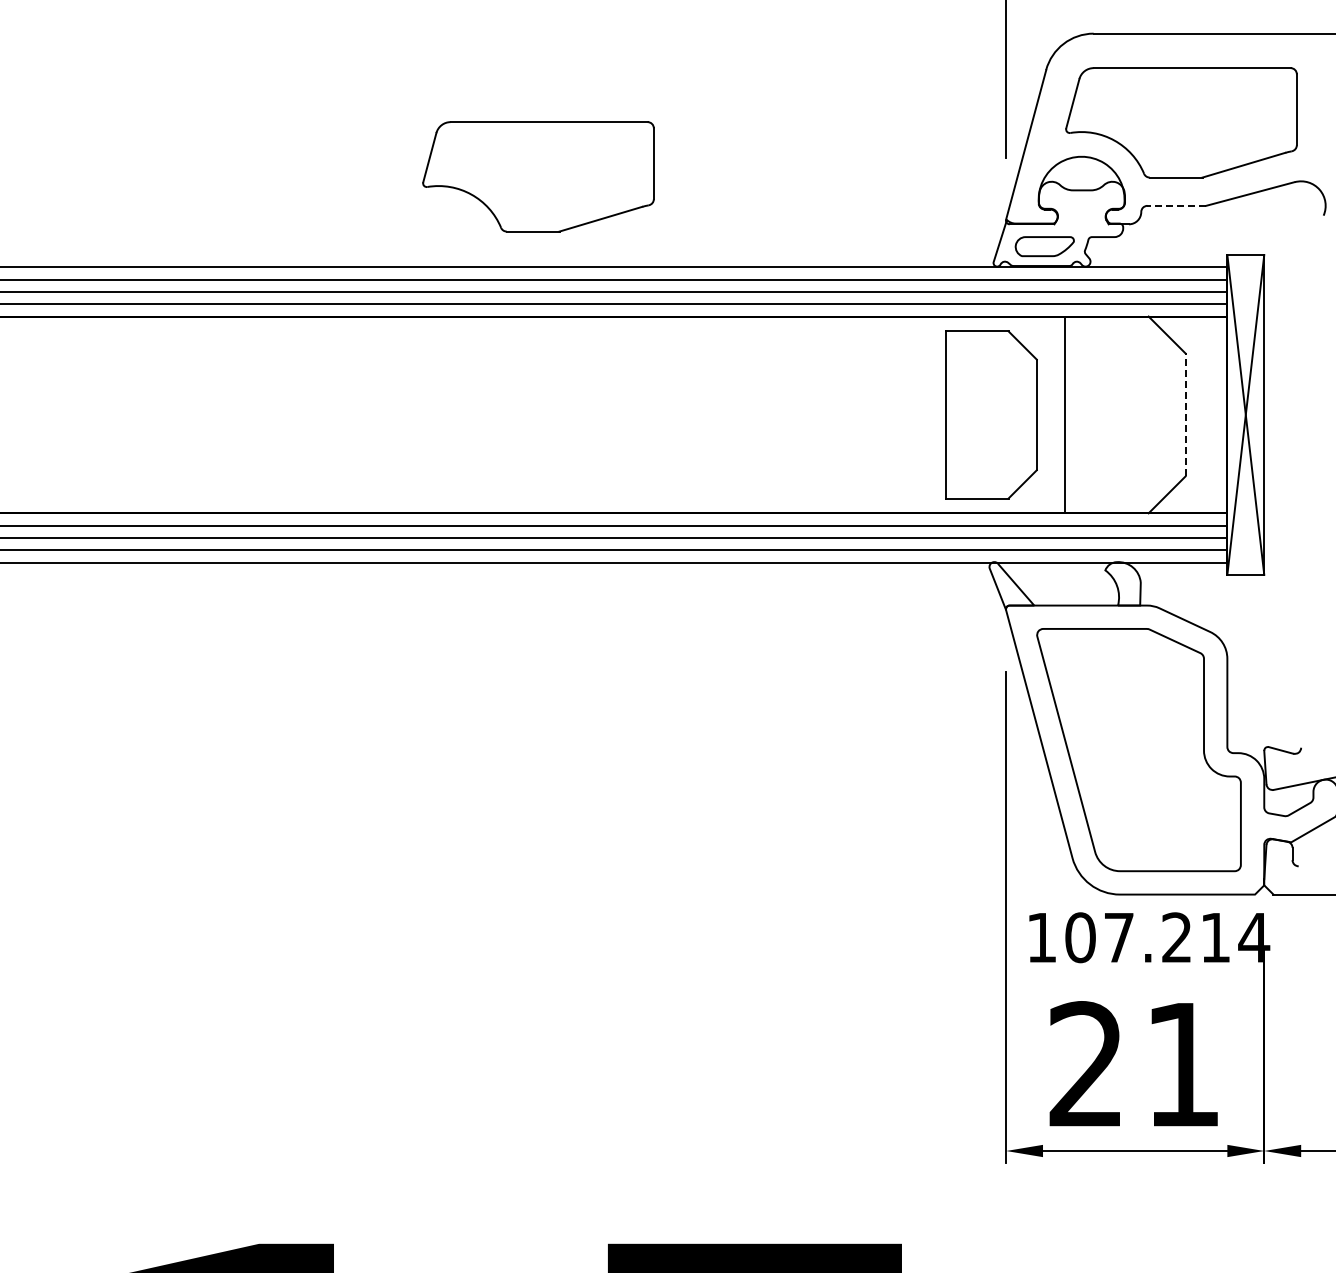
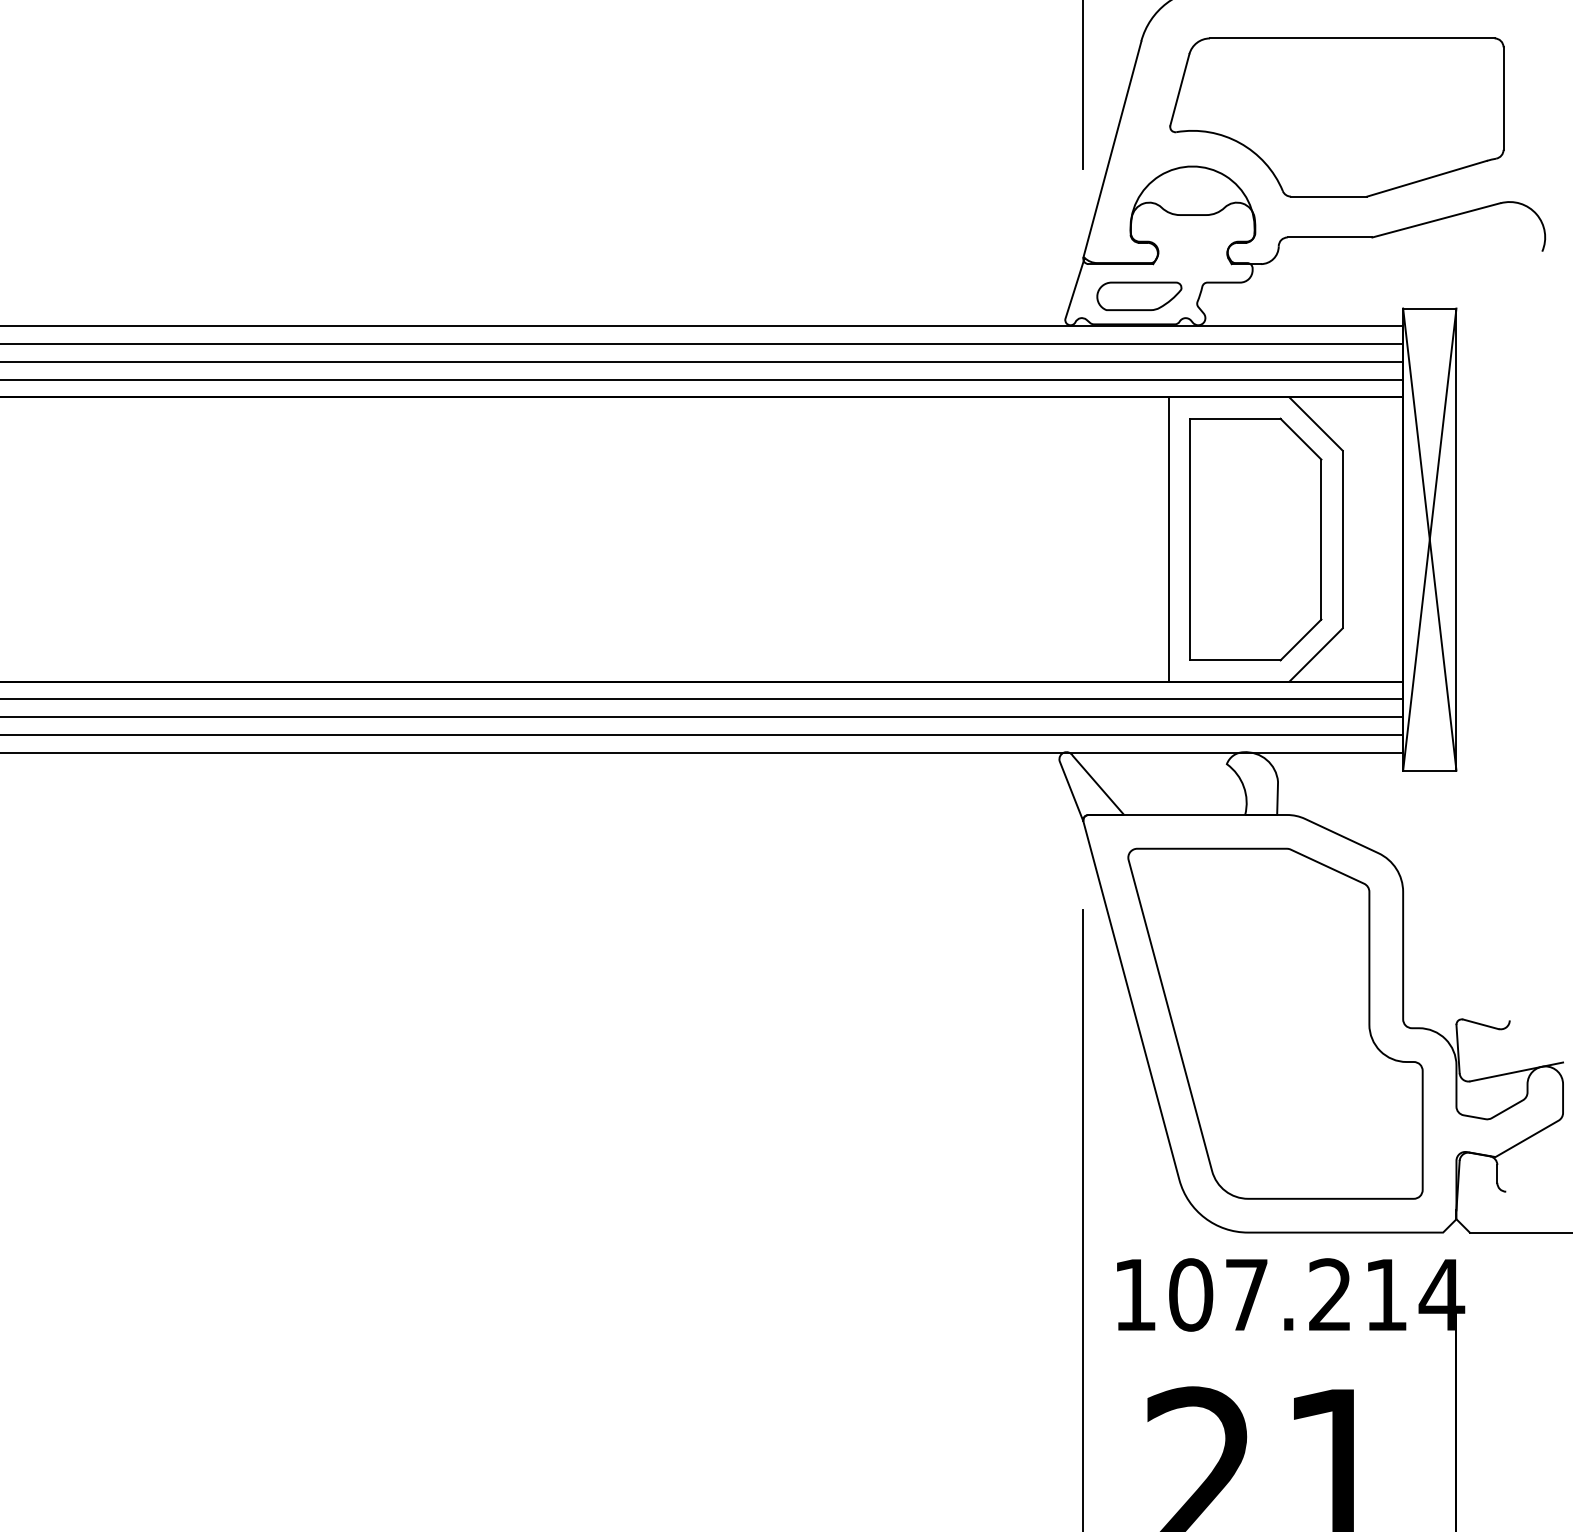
part: (538, 176) -> (407, 195), removed
line: (1176, 205) -> (1329, 236), dashed -> solid
part: (991, 414) -> (1255, 538), moved
line: (1185, 414) -> (1342, 538), dashed -> solid

